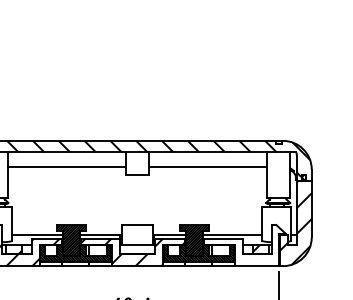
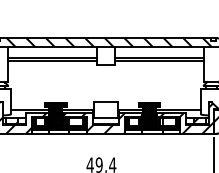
line: (66, 171) -> (52, 61), added
line: (207, 171) -> (159, 61), added
hatch: (243, 246) -> (186, 118), added

